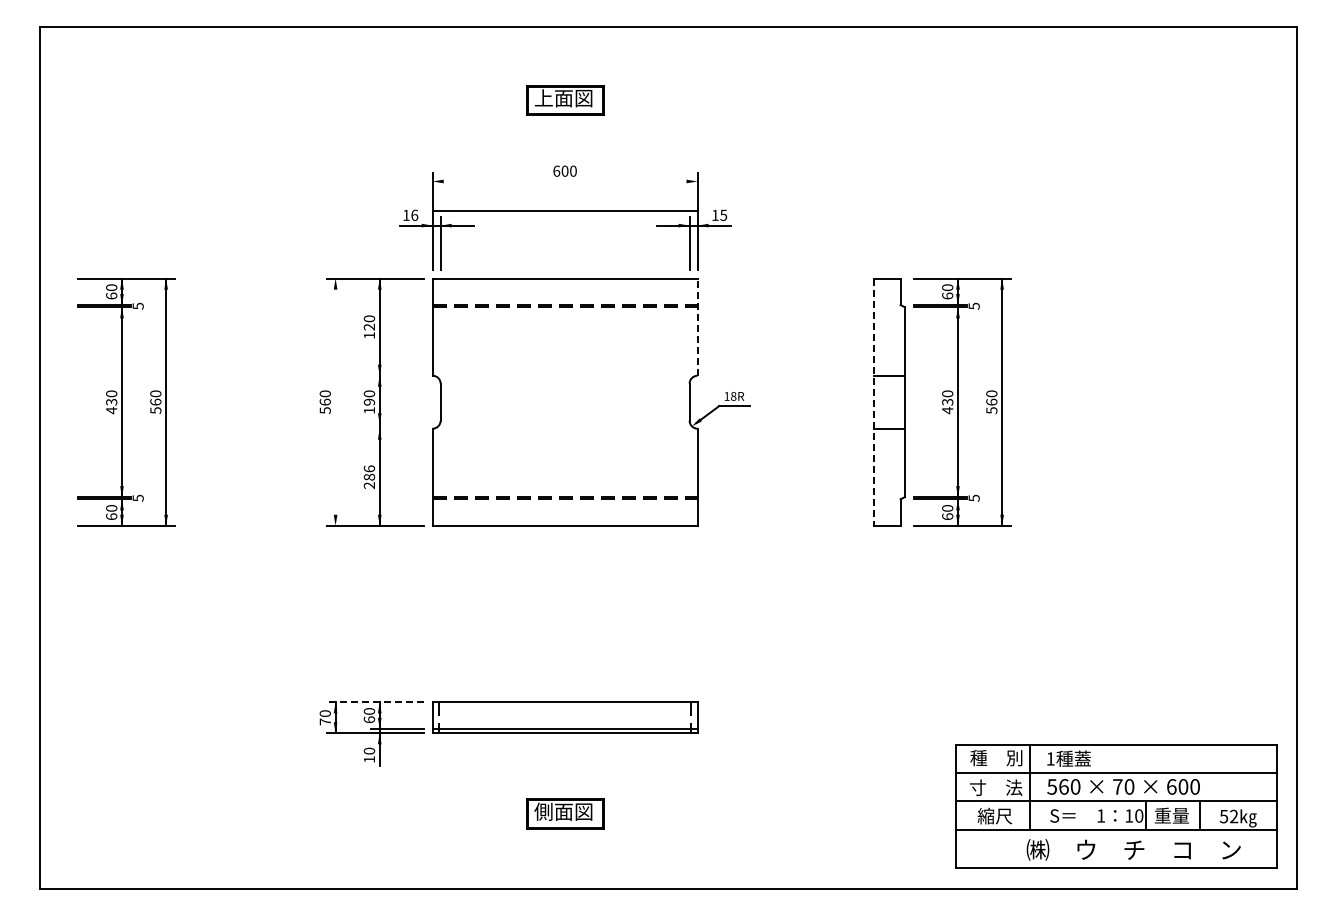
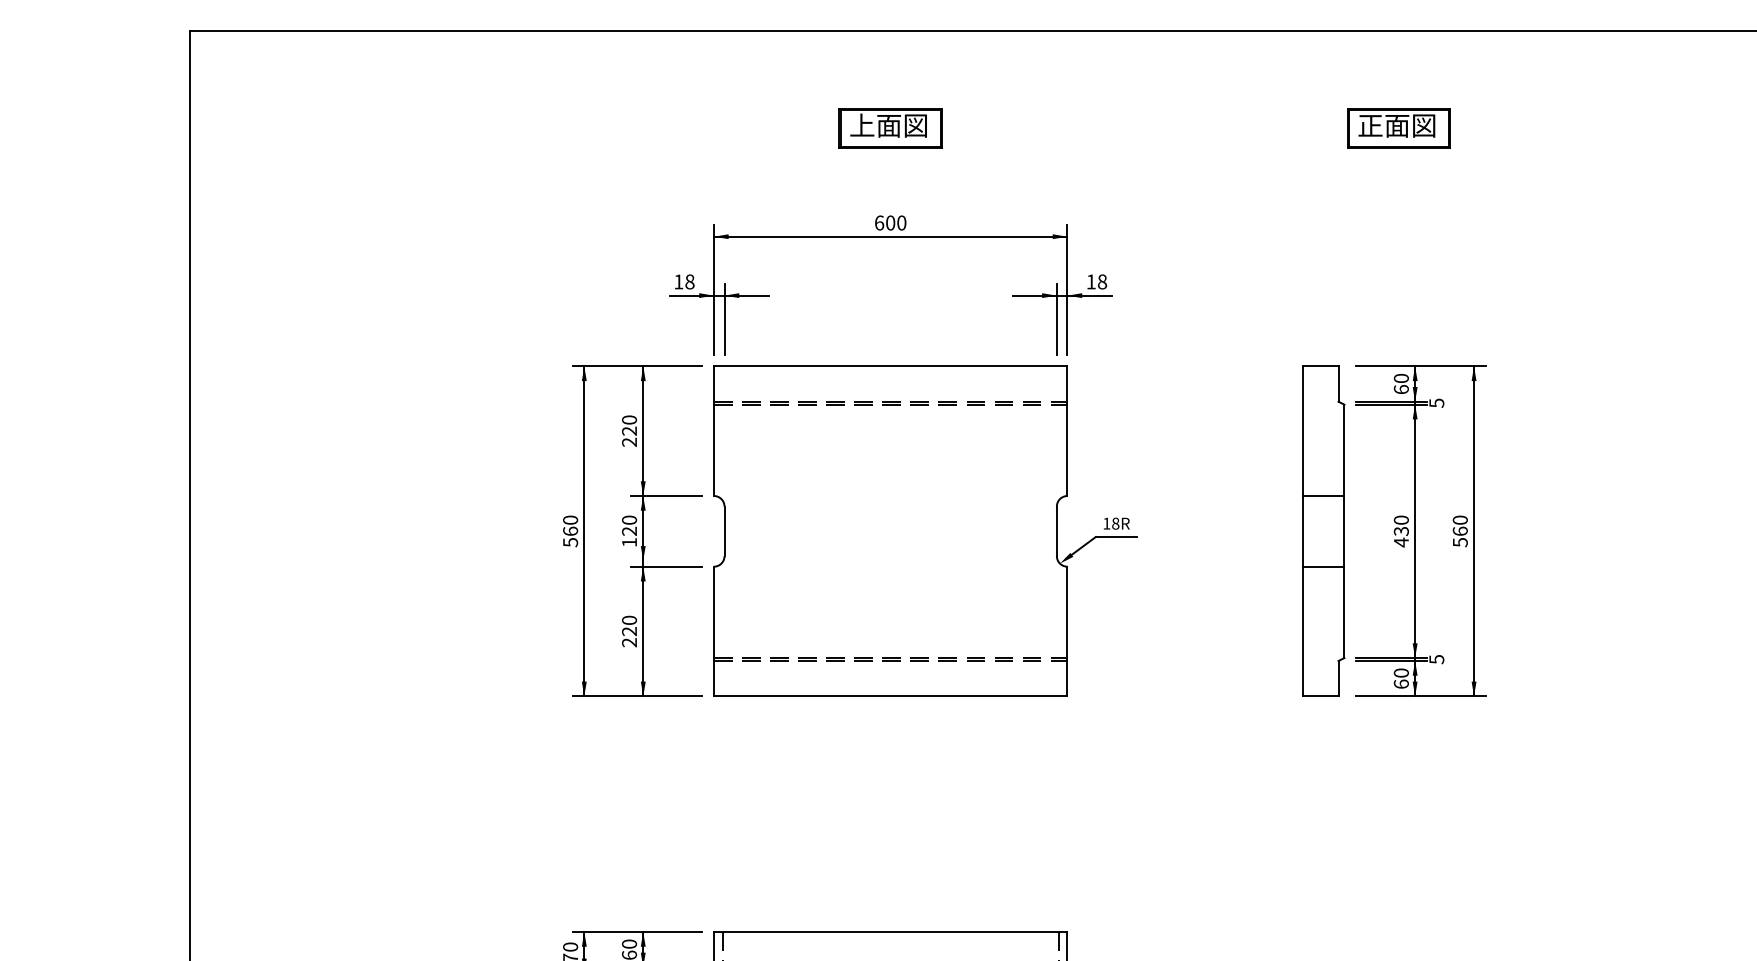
part: (945, 100) -> (1398, 128), added
line: (564, 210) -> (889, 236), moved
text: (414, 214) -> (689, 280), 16 -> 18
text: (723, 214) -> (1102, 280), 15 -> 18
line: (697, 327) -> (1067, 431), dashed -> solid
text: (368, 335) -> (628, 442), 120 -> 220
line: (396, 375) -> (665, 495), added
line: (335, 401) -> (584, 530), added
text: (369, 401) -> (629, 530), 190 -> 120
part: (126, 402) -> (305, 531), removed
line: (874, 402) -> (1303, 531), dashed -> solid
line: (396, 428) -> (665, 566), added
text: (369, 472) -> (629, 625), 286 -> 220
line: (375, 702) -> (637, 932), dashed -> solid

